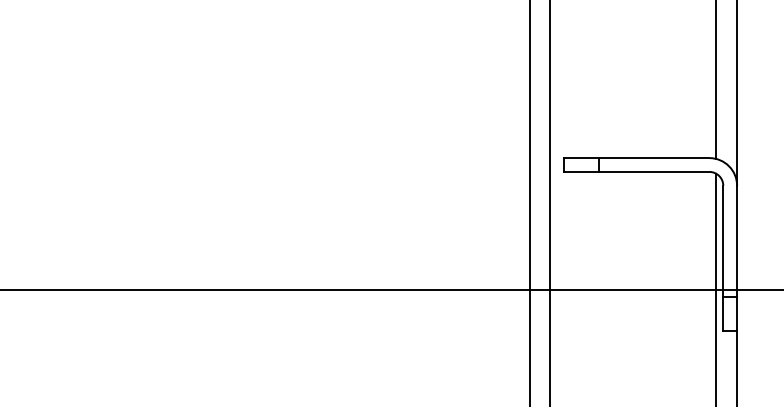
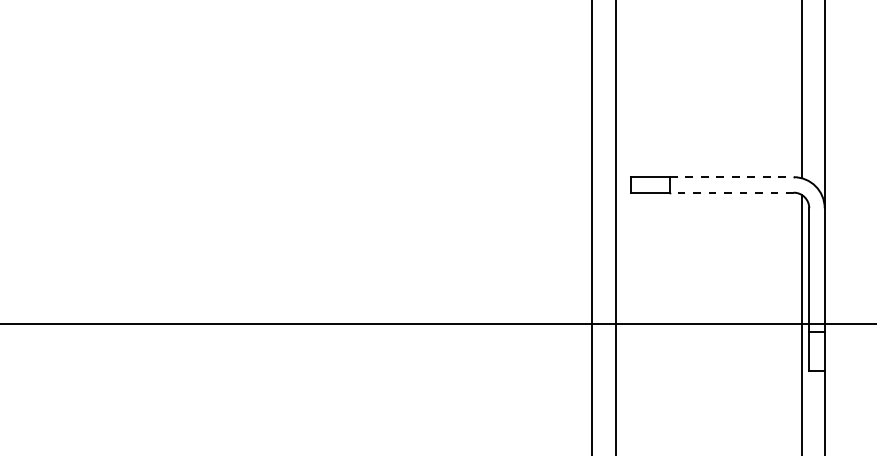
line: (653, 158) -> (731, 177), solid -> dashed
line: (653, 171) -> (731, 192), solid -> dashed

